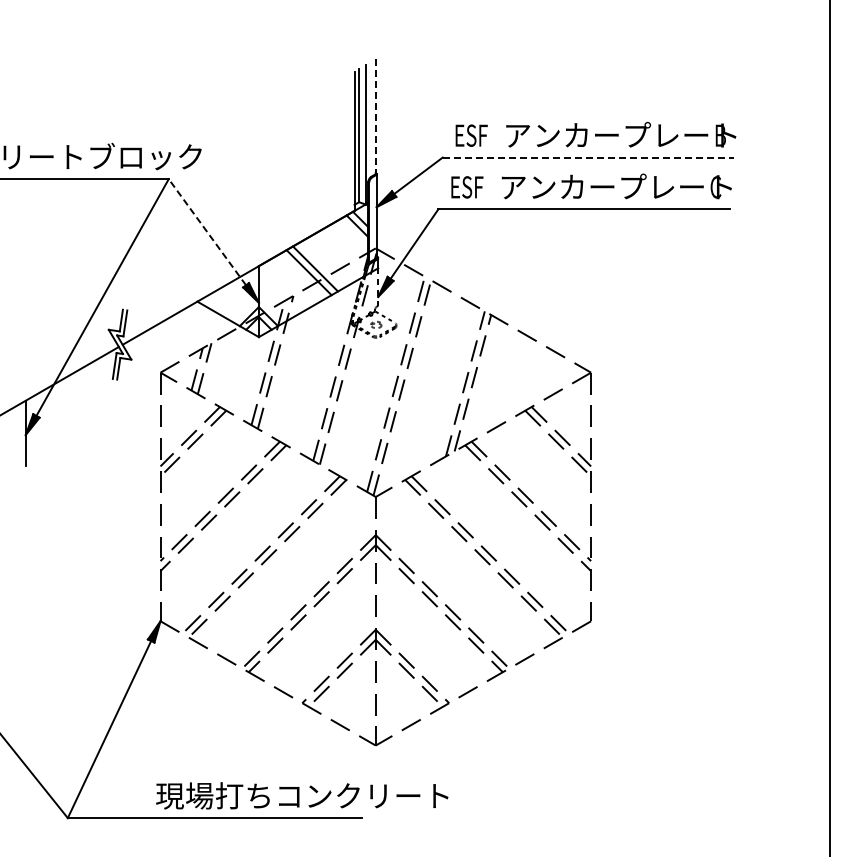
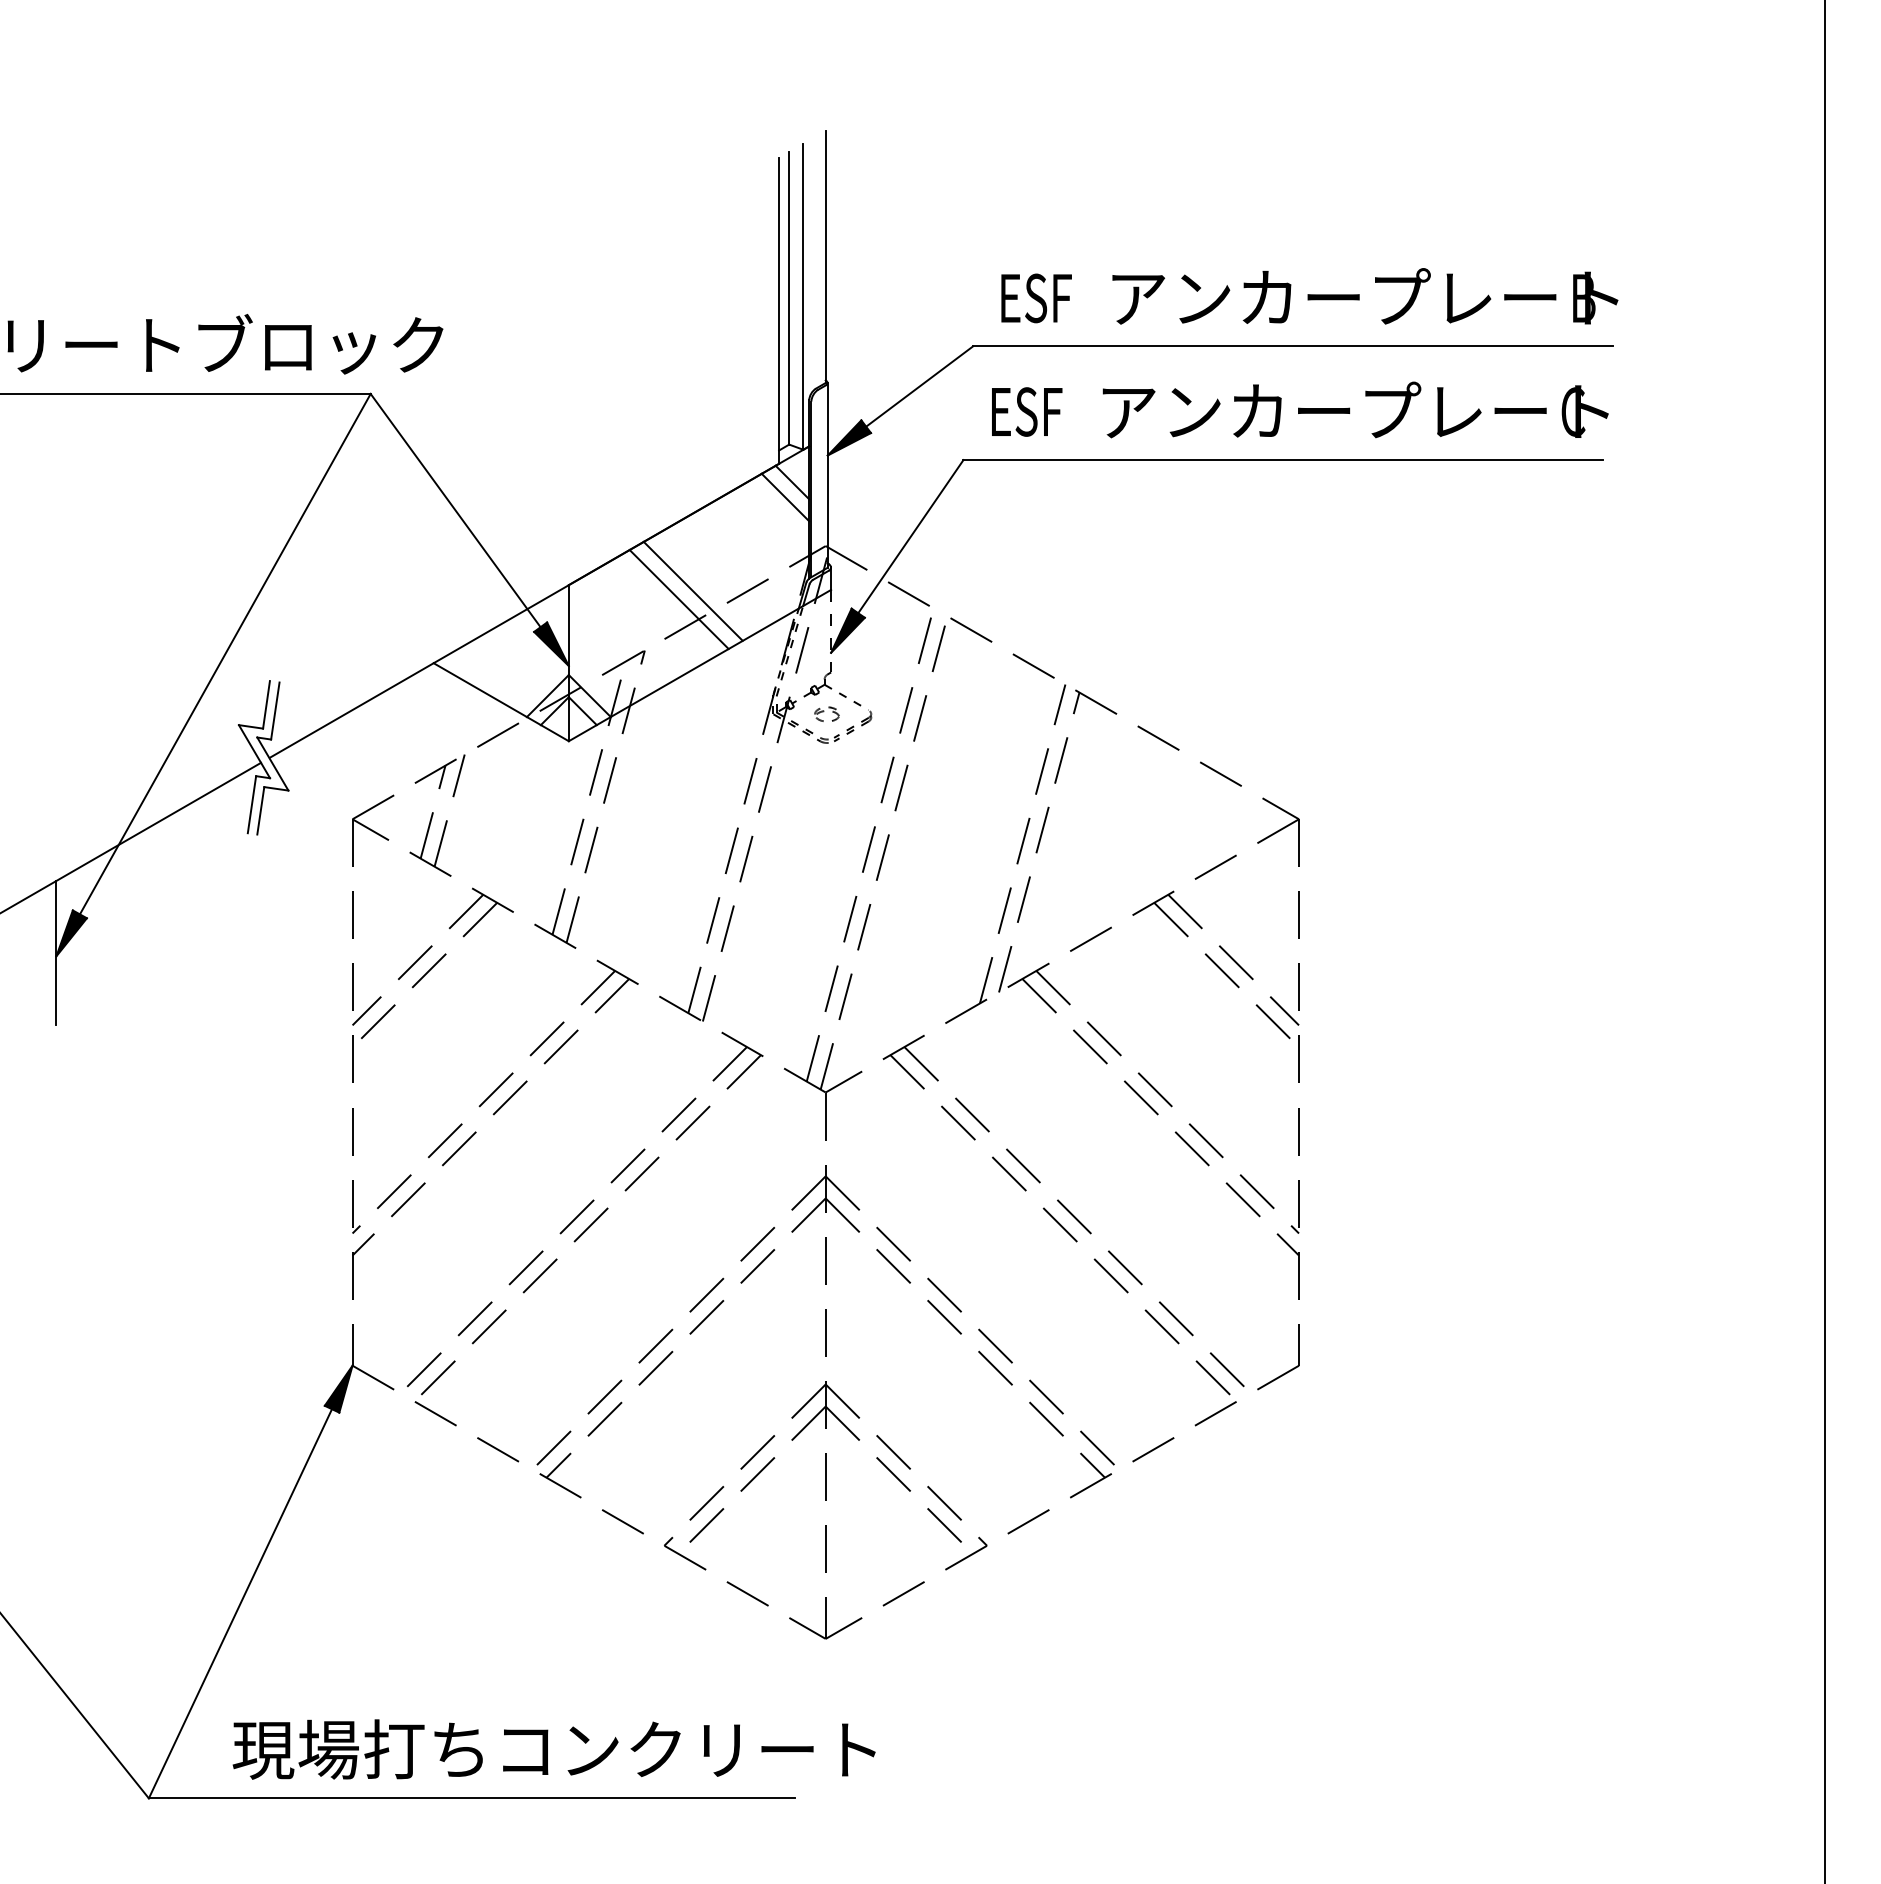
line: (375, 117) -> (825, 258), dashed -> solid
line: (588, 157) -> (1293, 346), dashed -> solid
line: (207, 232) -> (455, 511), dashed -> solid
text: (302, 795) -> (554, 1748), moved

